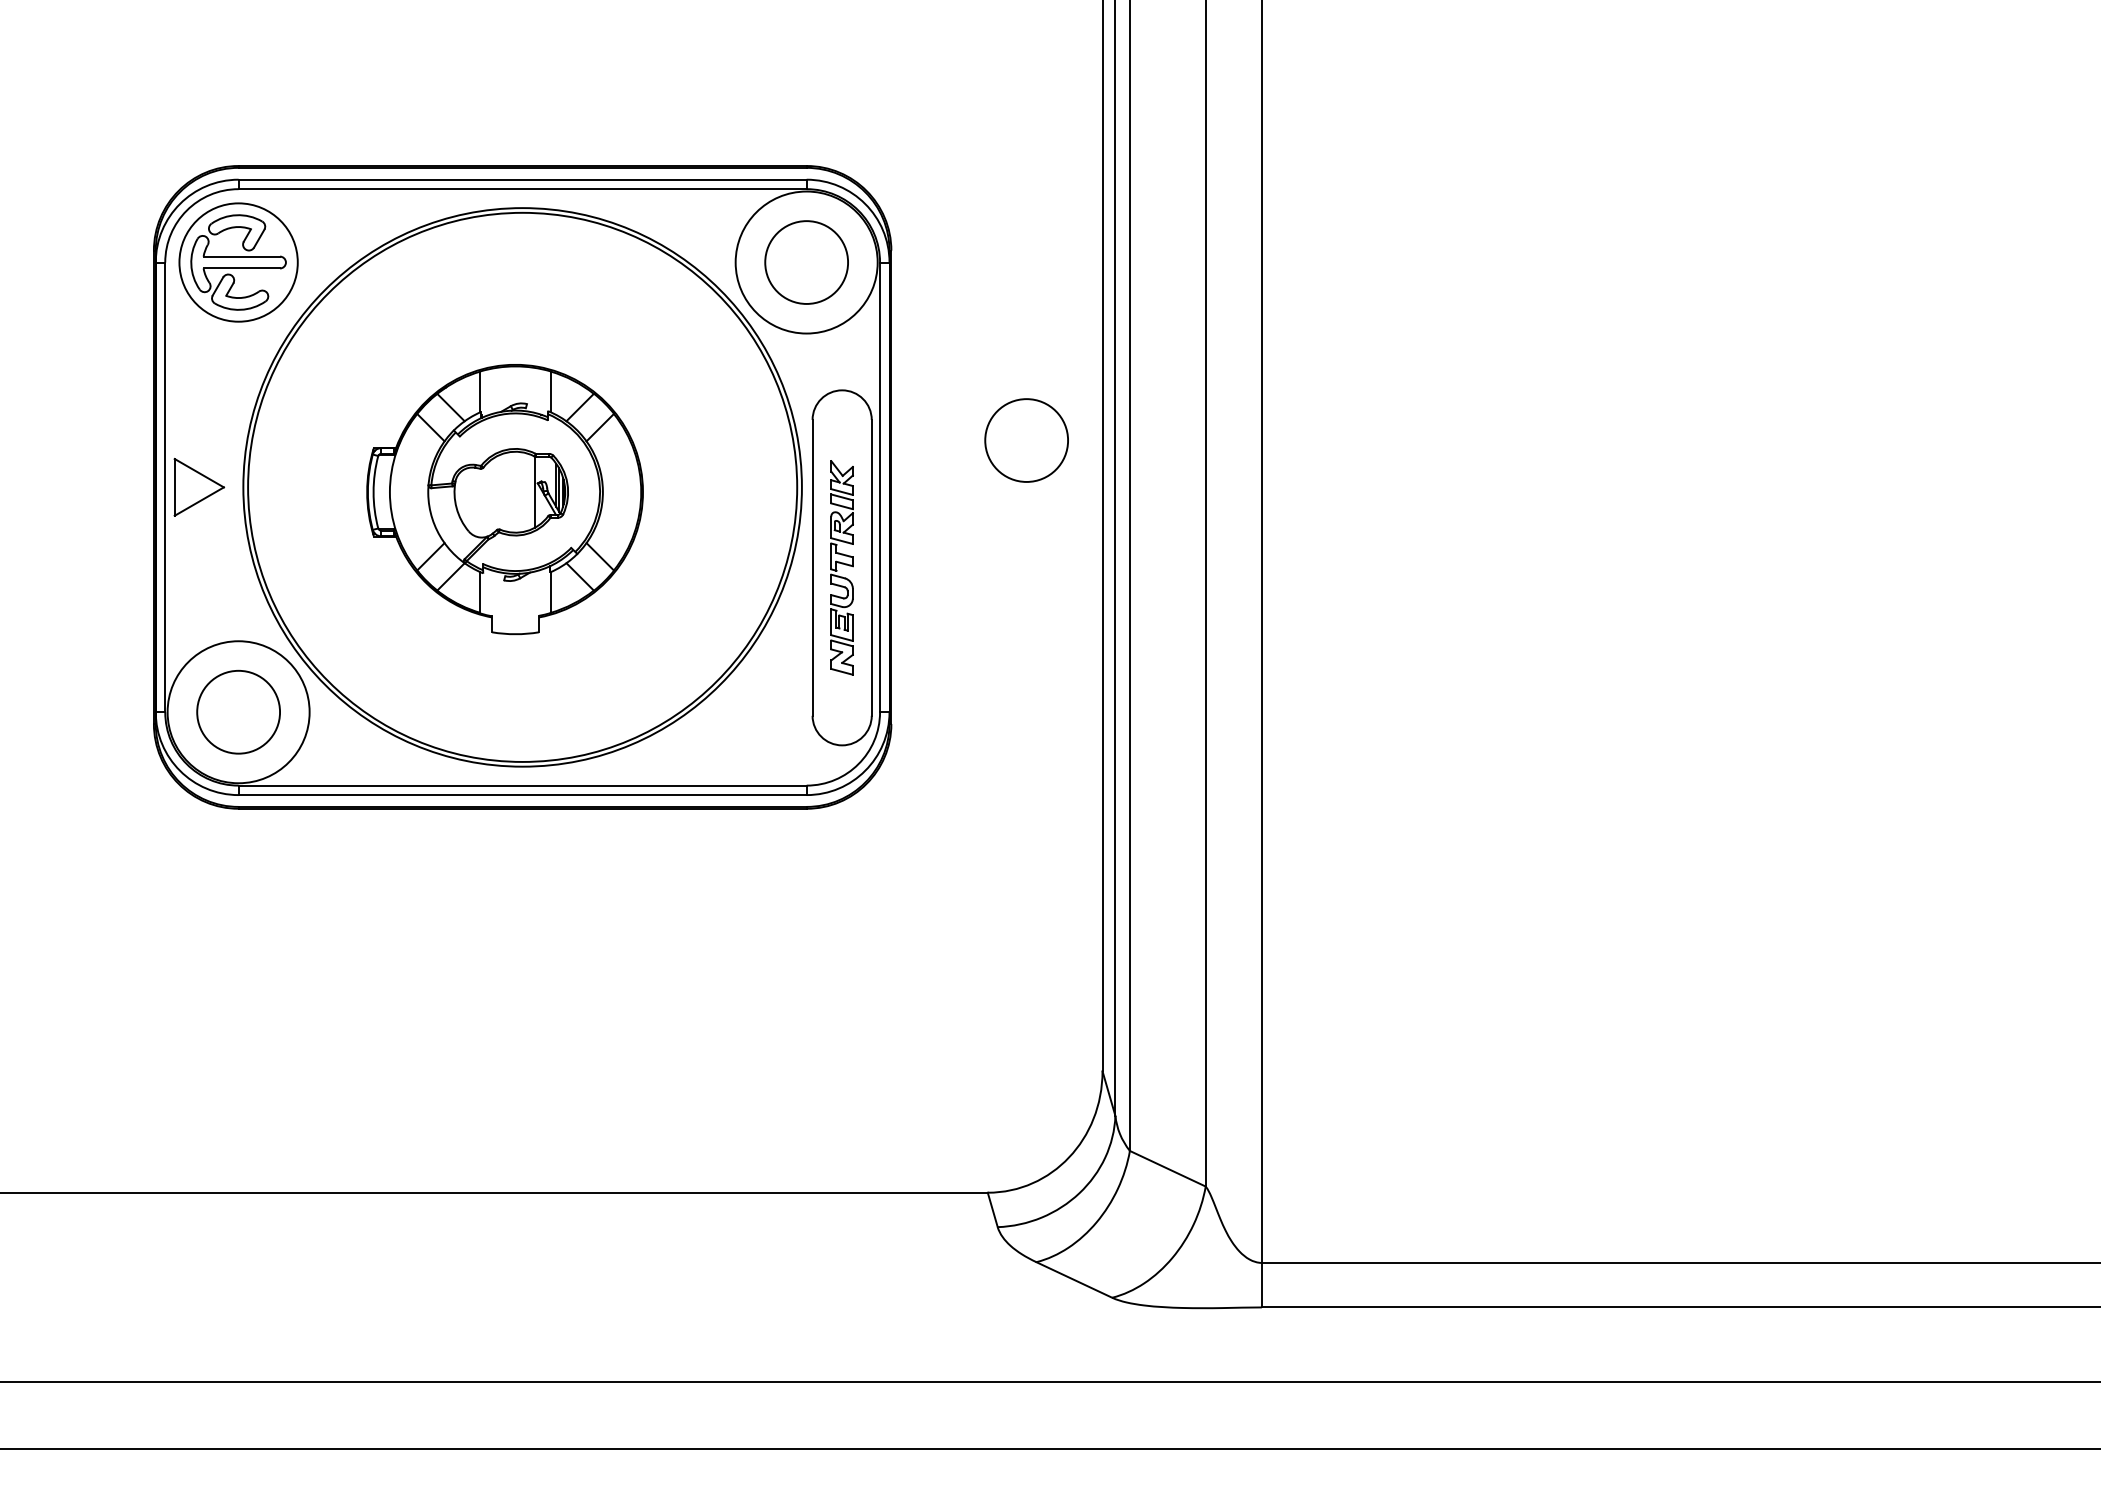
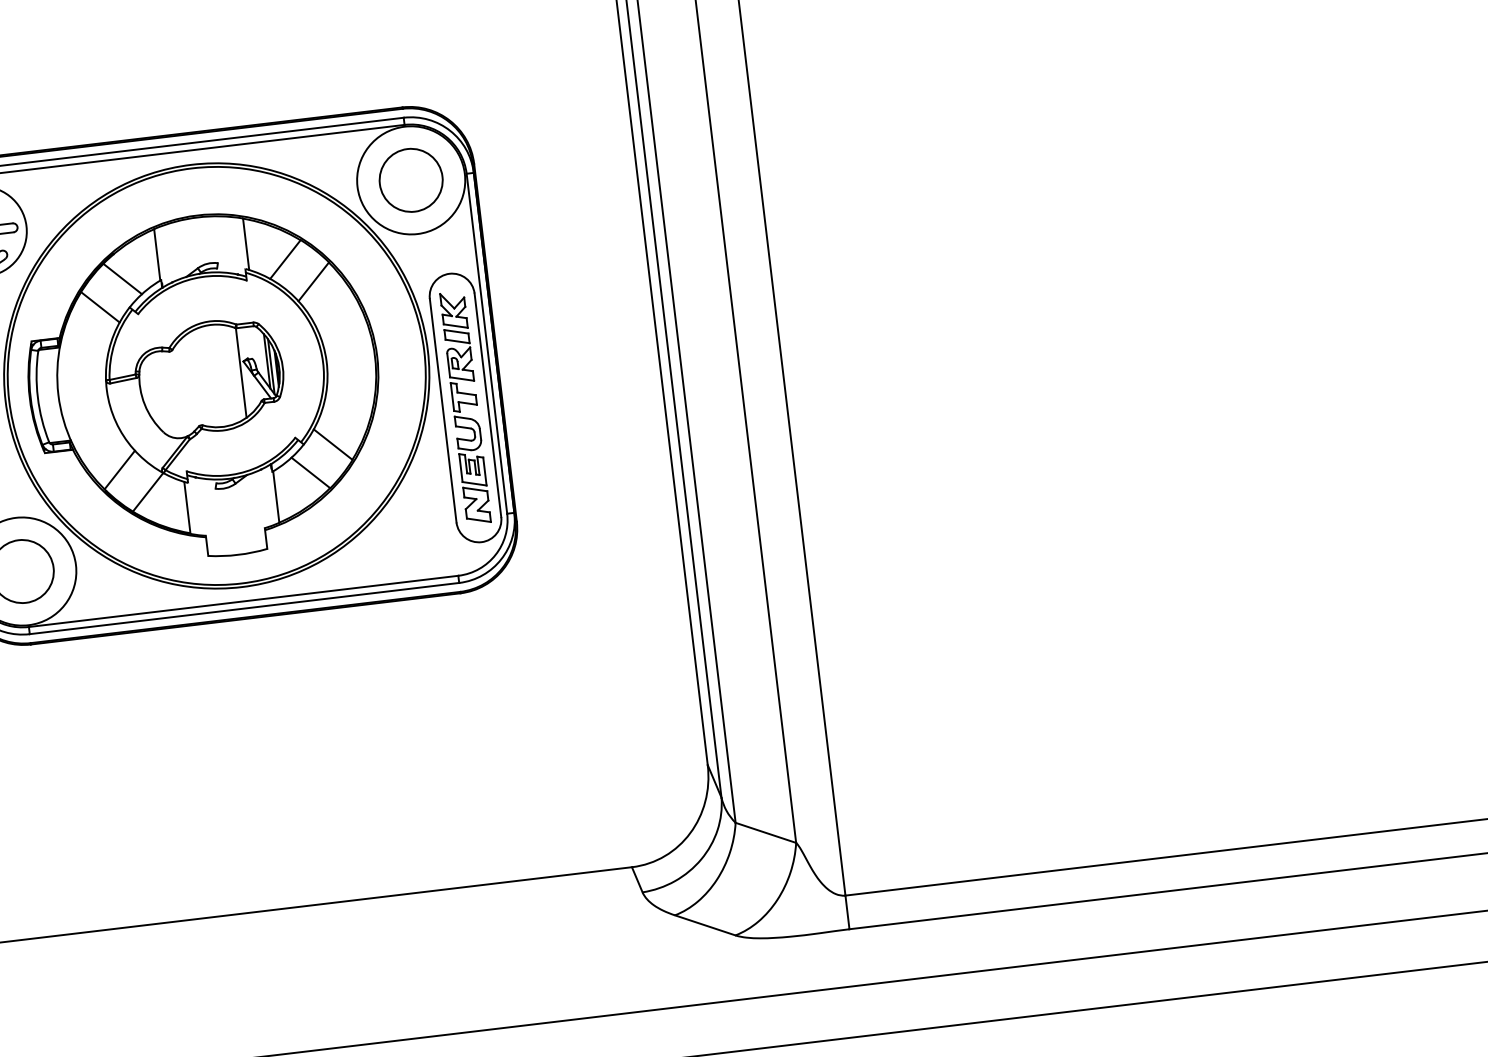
circle: (1026, 440) -> (593, 295), removed
part: (504, 499) -> (204, 386), size x1.67
part: (841, 567) -> (465, 407), size x1.43

